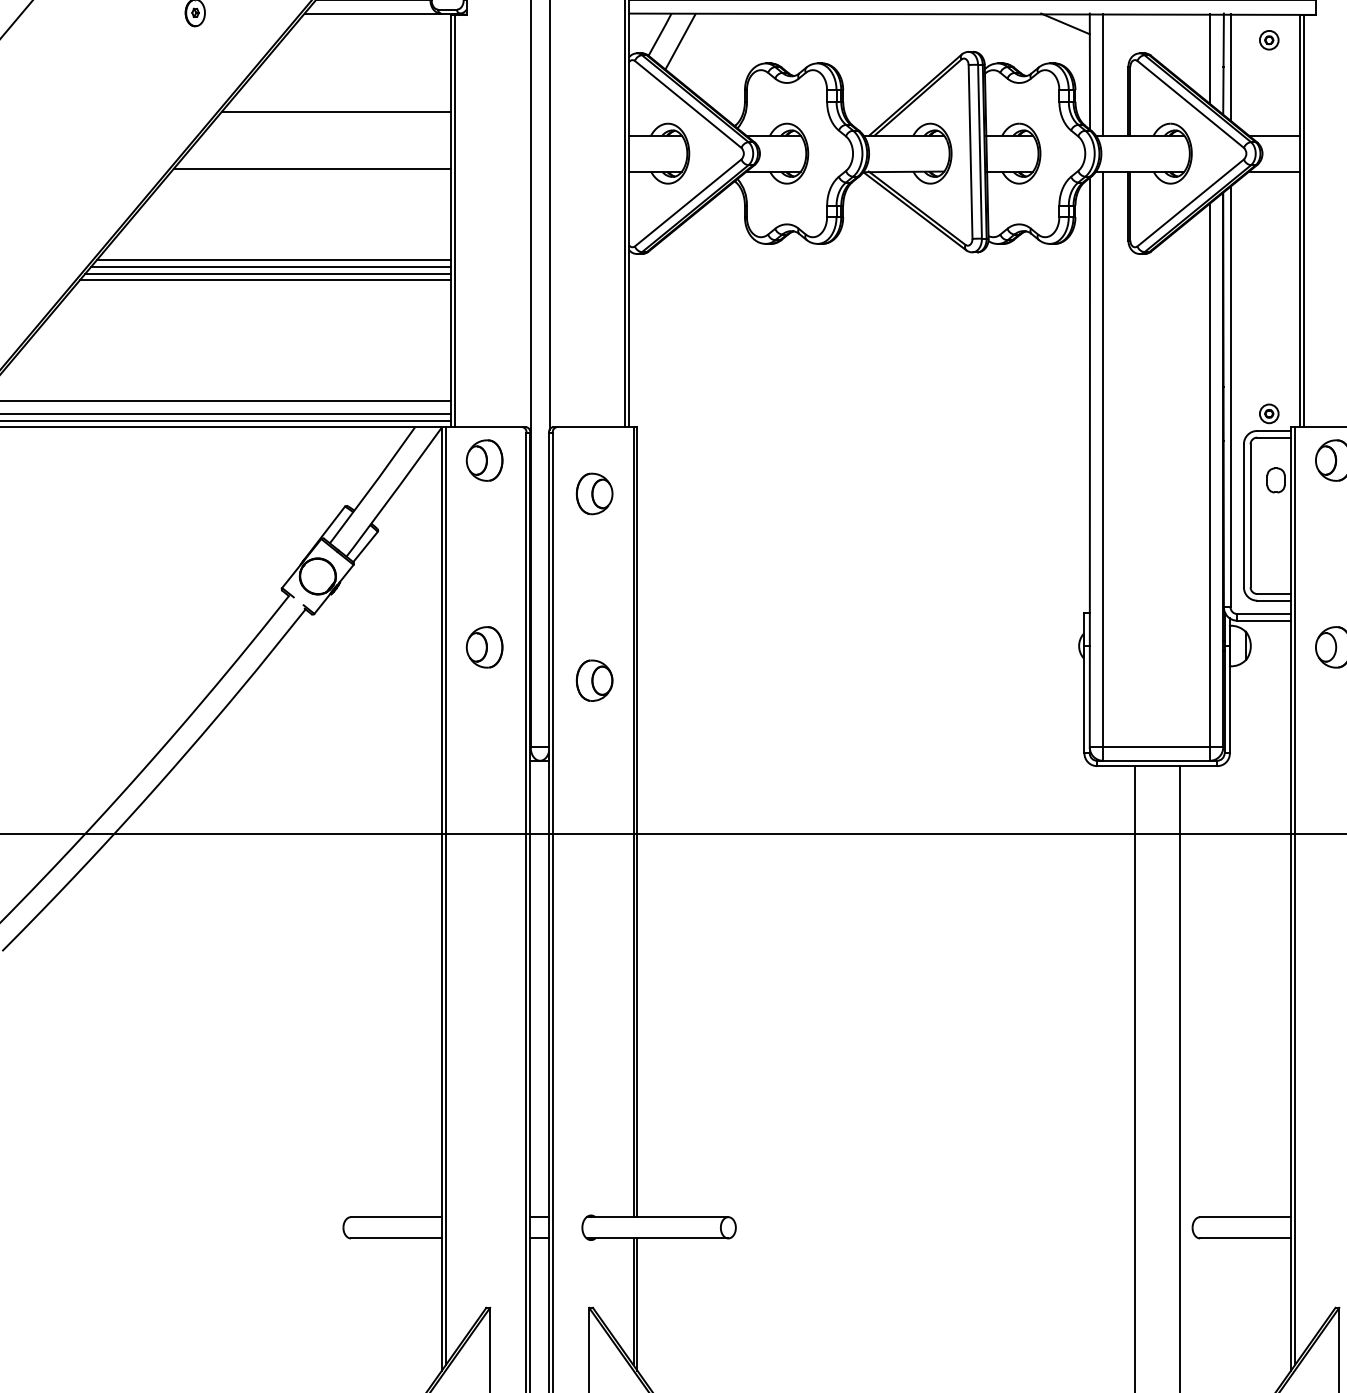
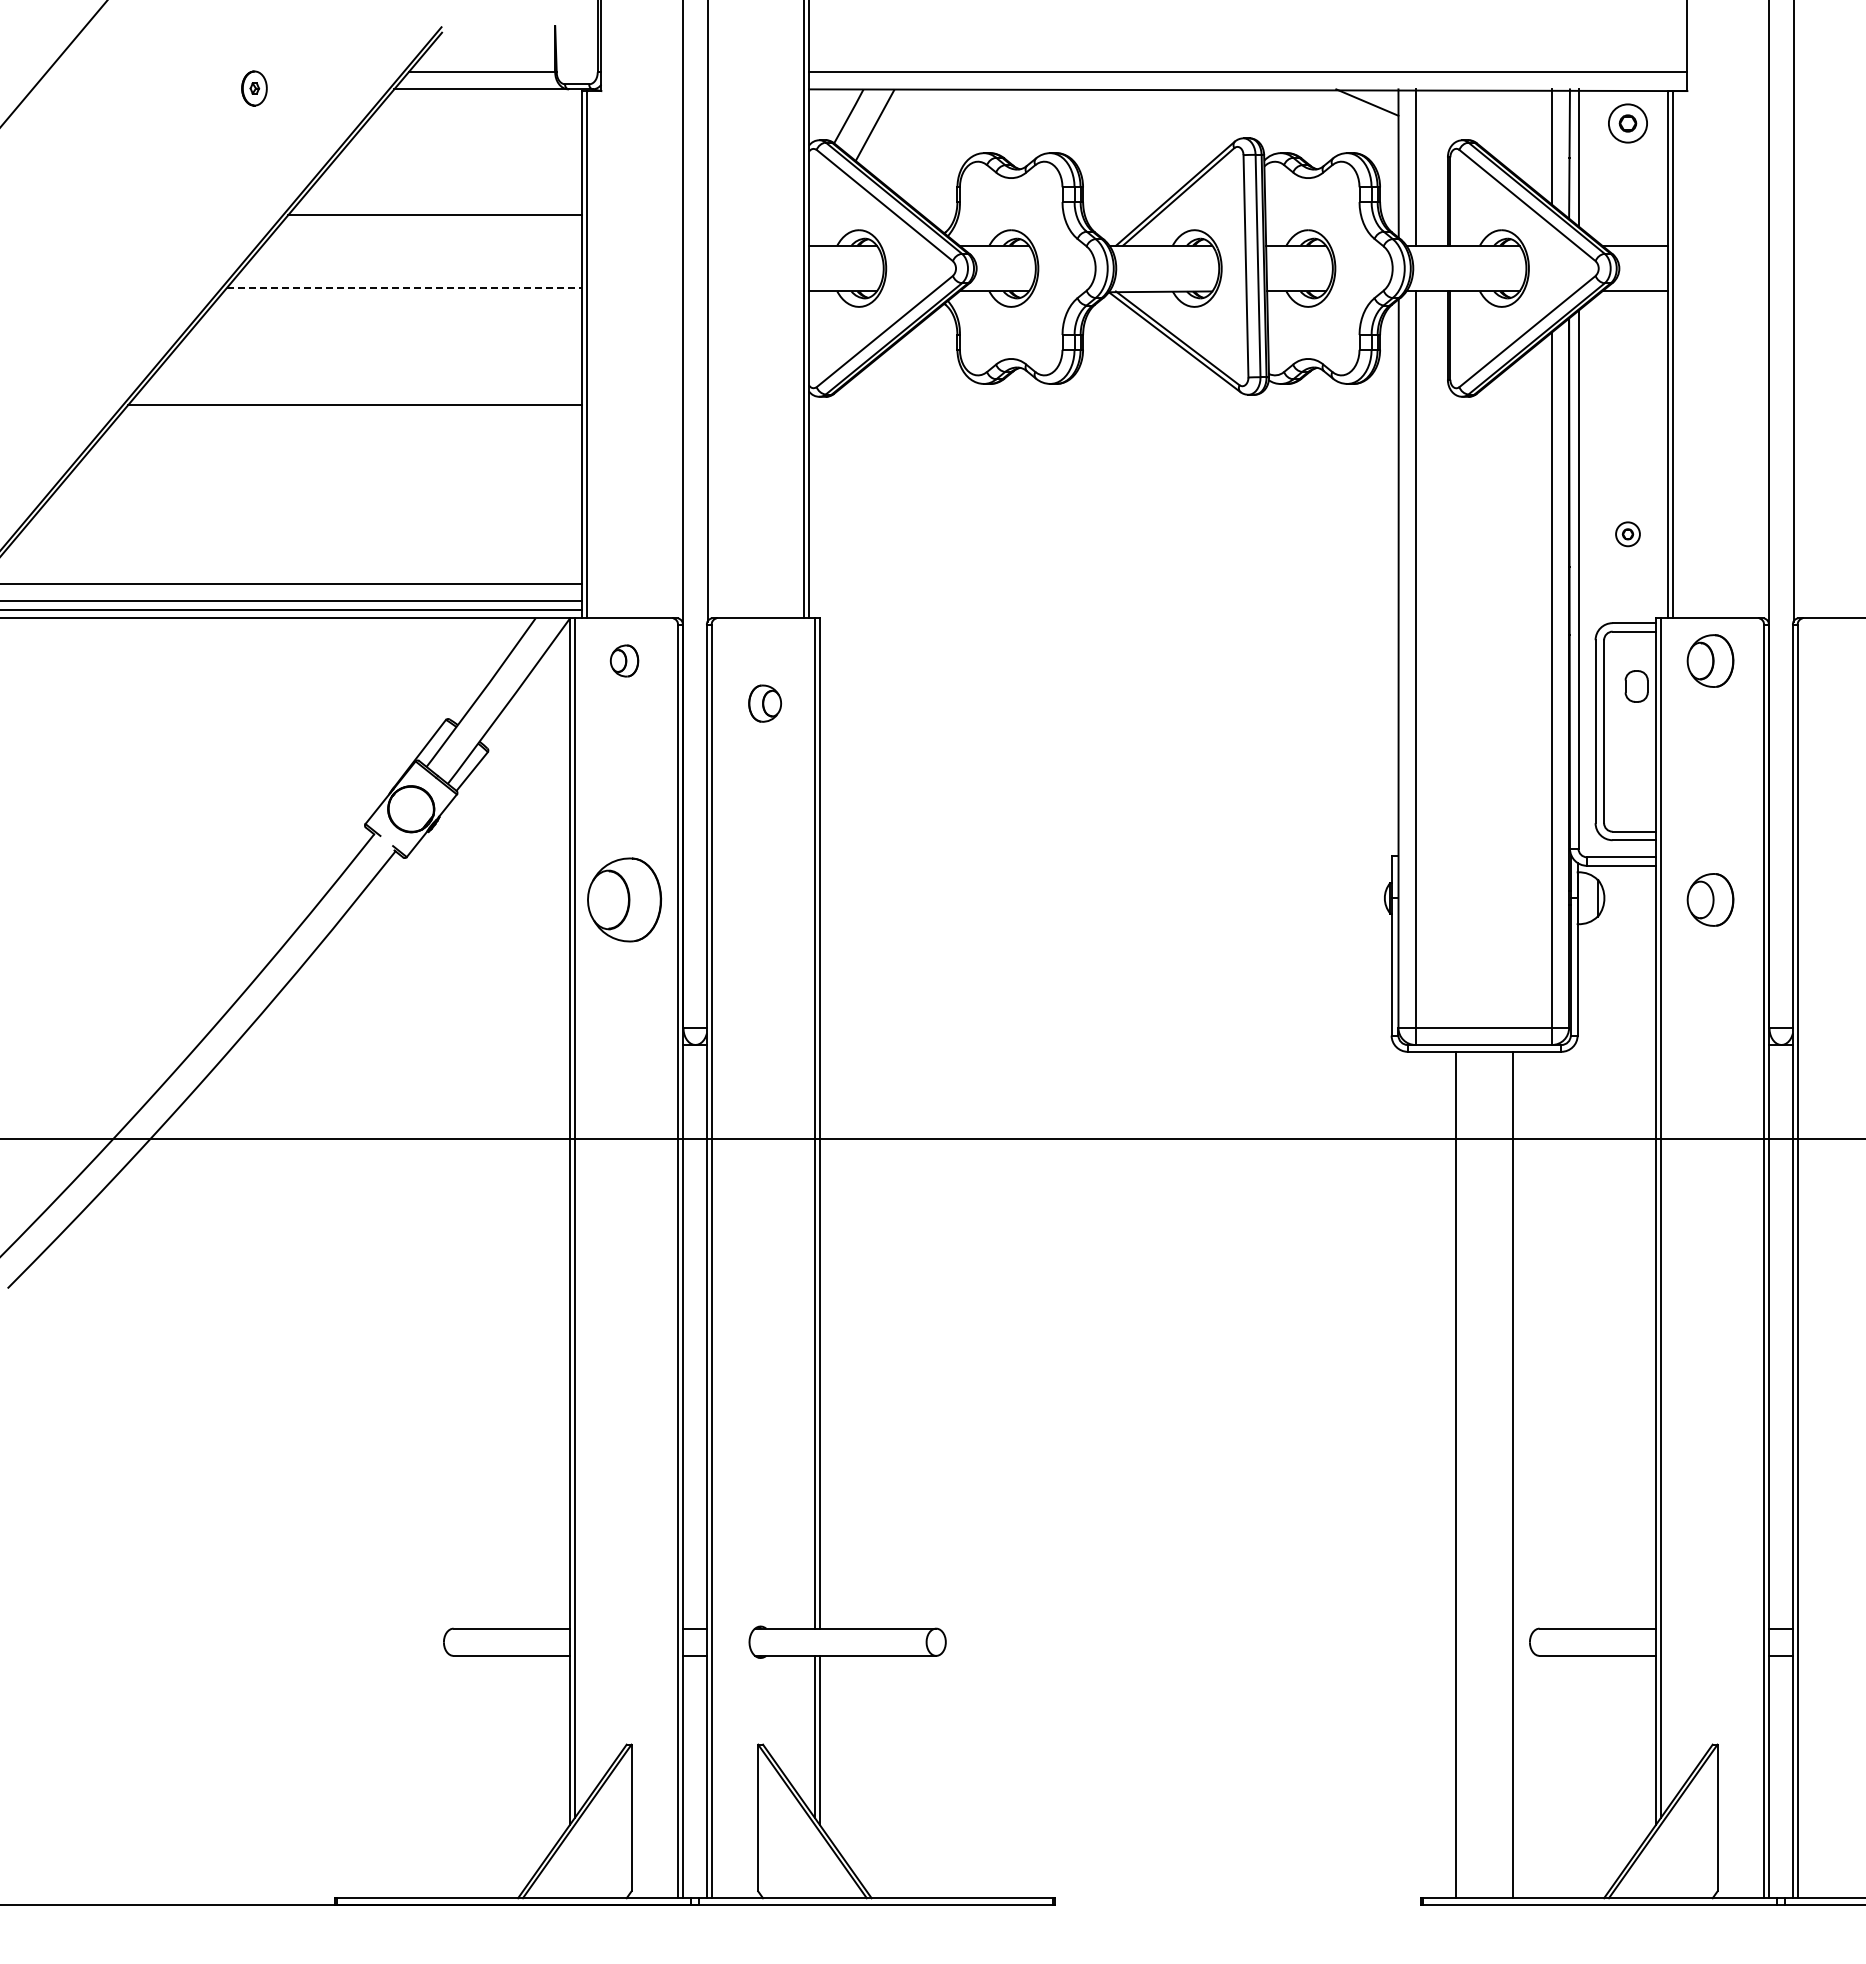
part: (1268, 40) -> (1627, 123), size x1.6
line: (313, 168) -> (405, 287), solid -> dashed
line: (271, 267) -> (351, 413), removed
line: (268, 274) -> (347, 422), removed
line: (264, 280) -> (343, 430), removed
part: (1268, 414) -> (1627, 534), moved
part: (484, 460) -> (624, 660), size x0.6
part: (594, 493) -> (764, 703), size x0.7
part: (484, 647) -> (624, 899), size x1.6
part: (594, 680) -> (764, 942), removed

